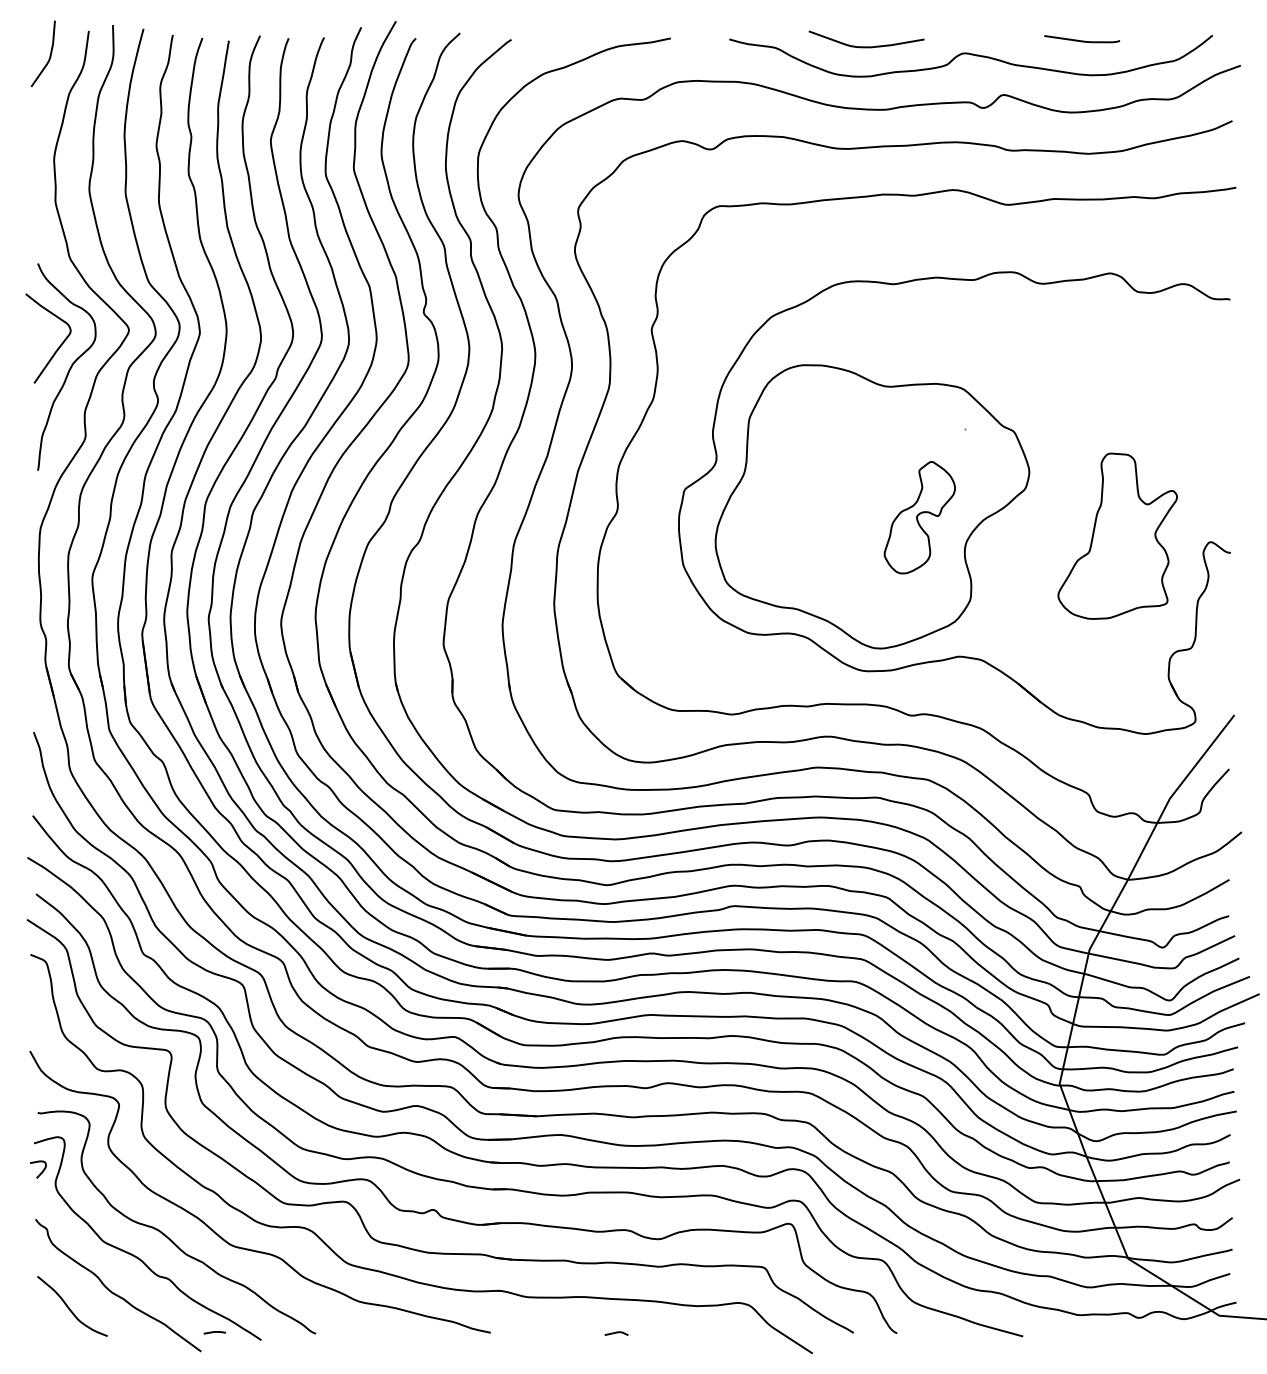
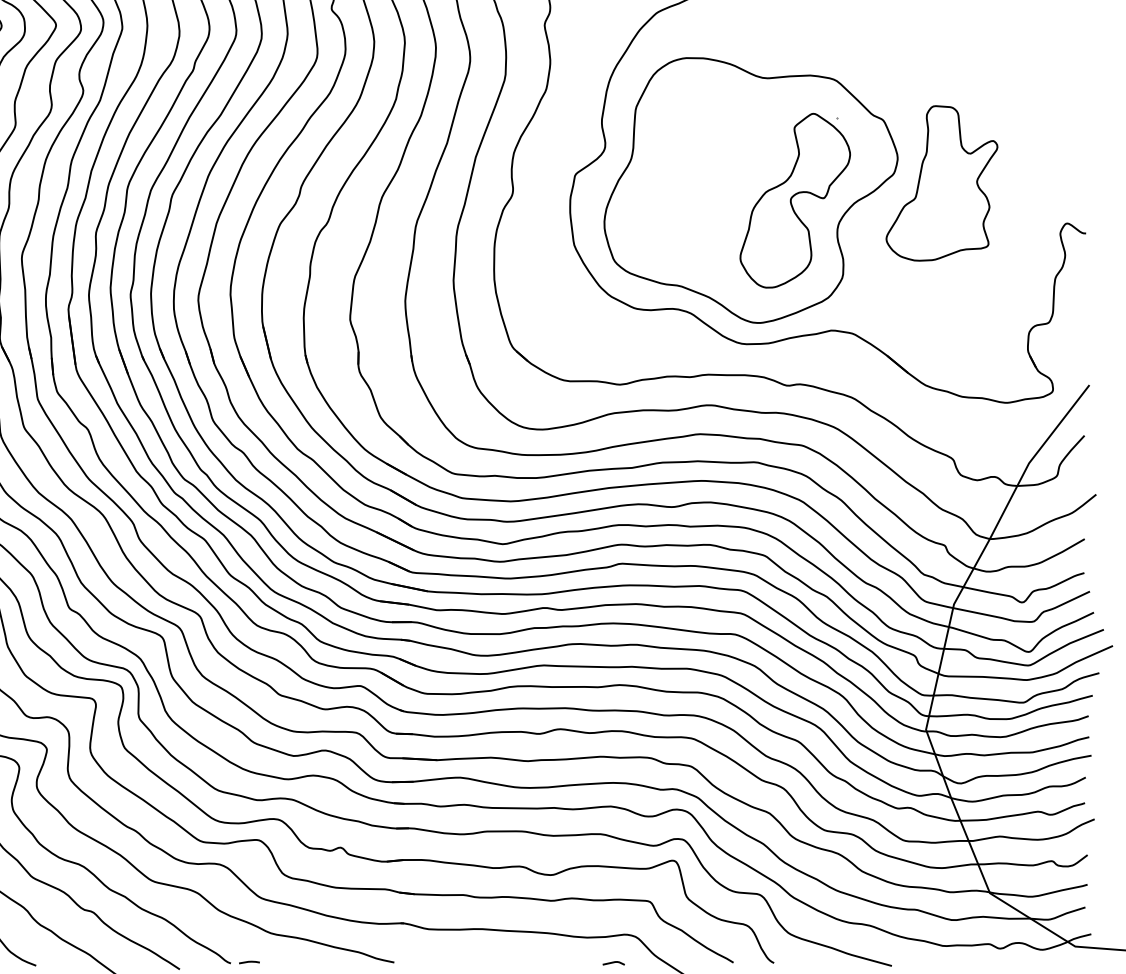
part: (919, 517) -> (795, 200), size x1.67
part: (1117, 535) -> (941, 182), moved
line: (214, 1332) -> (249, 962), moved
line: (616, 1333) -> (613, 963), moved

